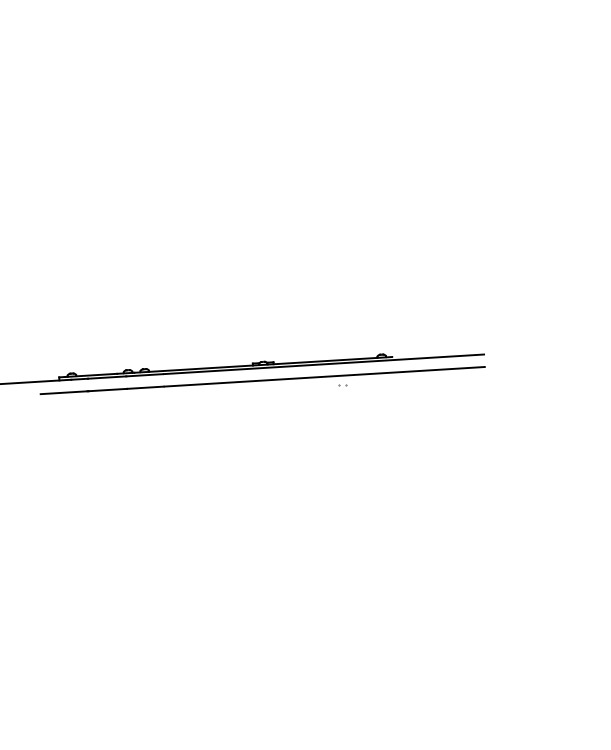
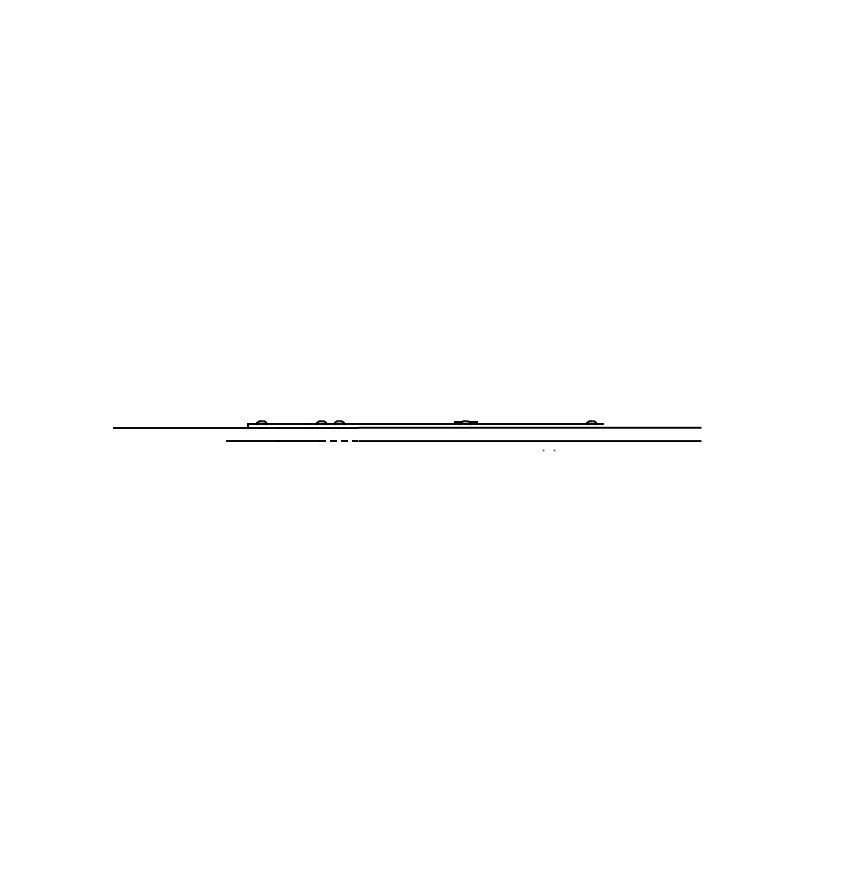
part: (342, 385) -> (548, 451), size x1.6
line: (145, 388) -> (339, 441), solid -> dashed

